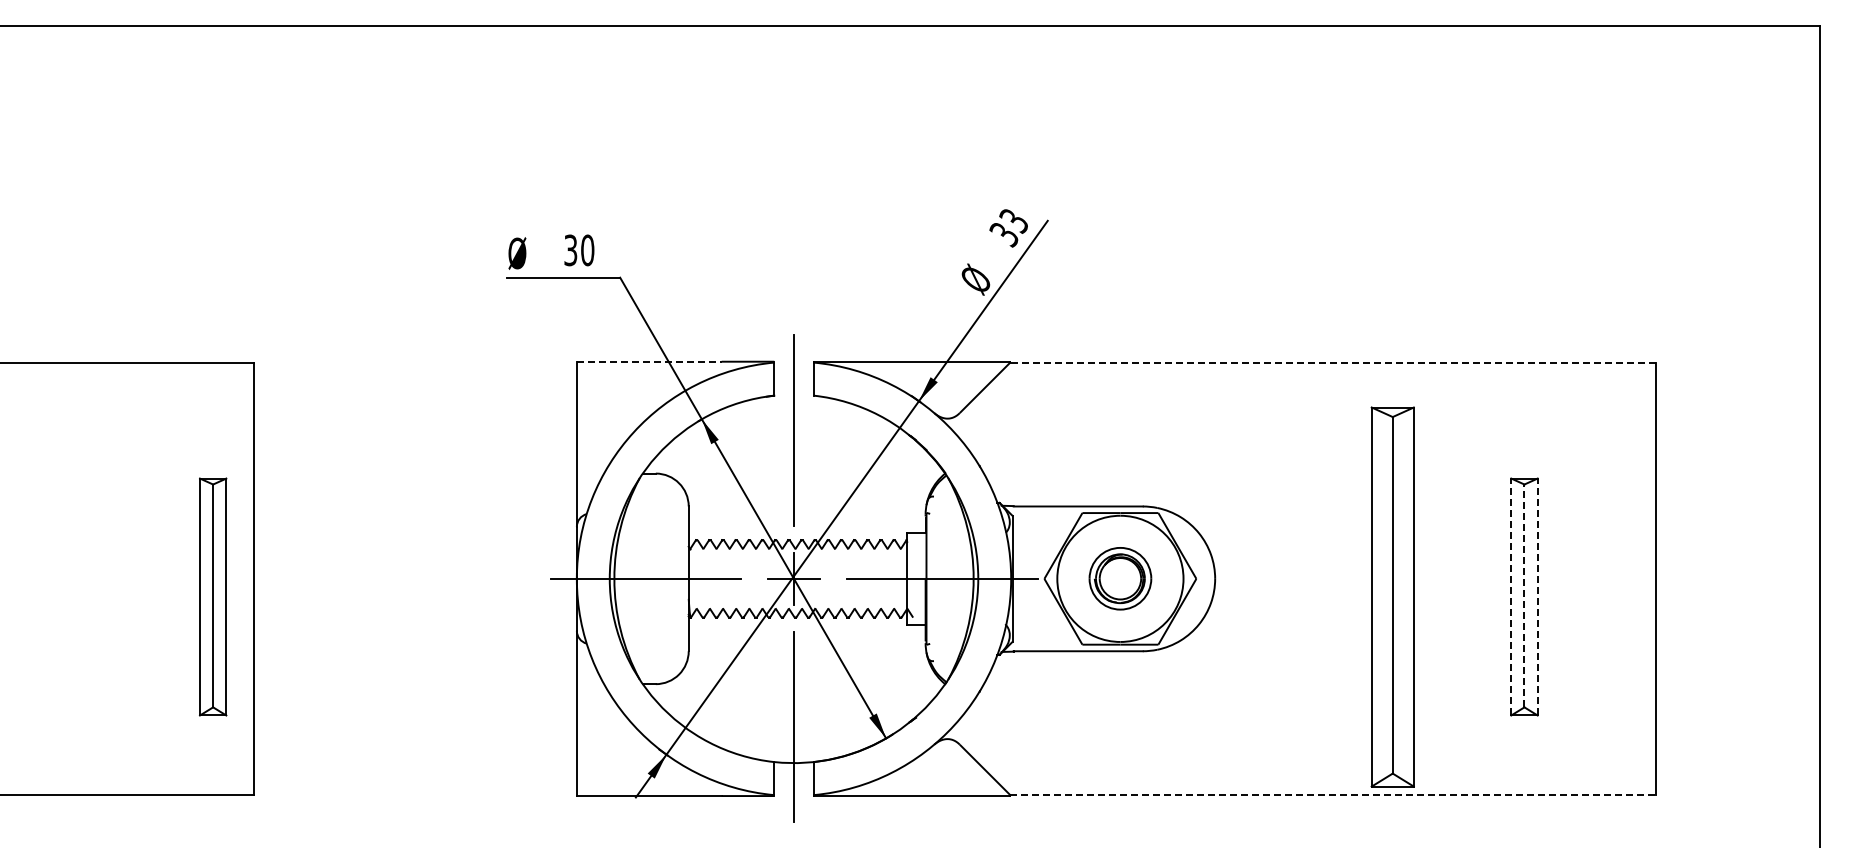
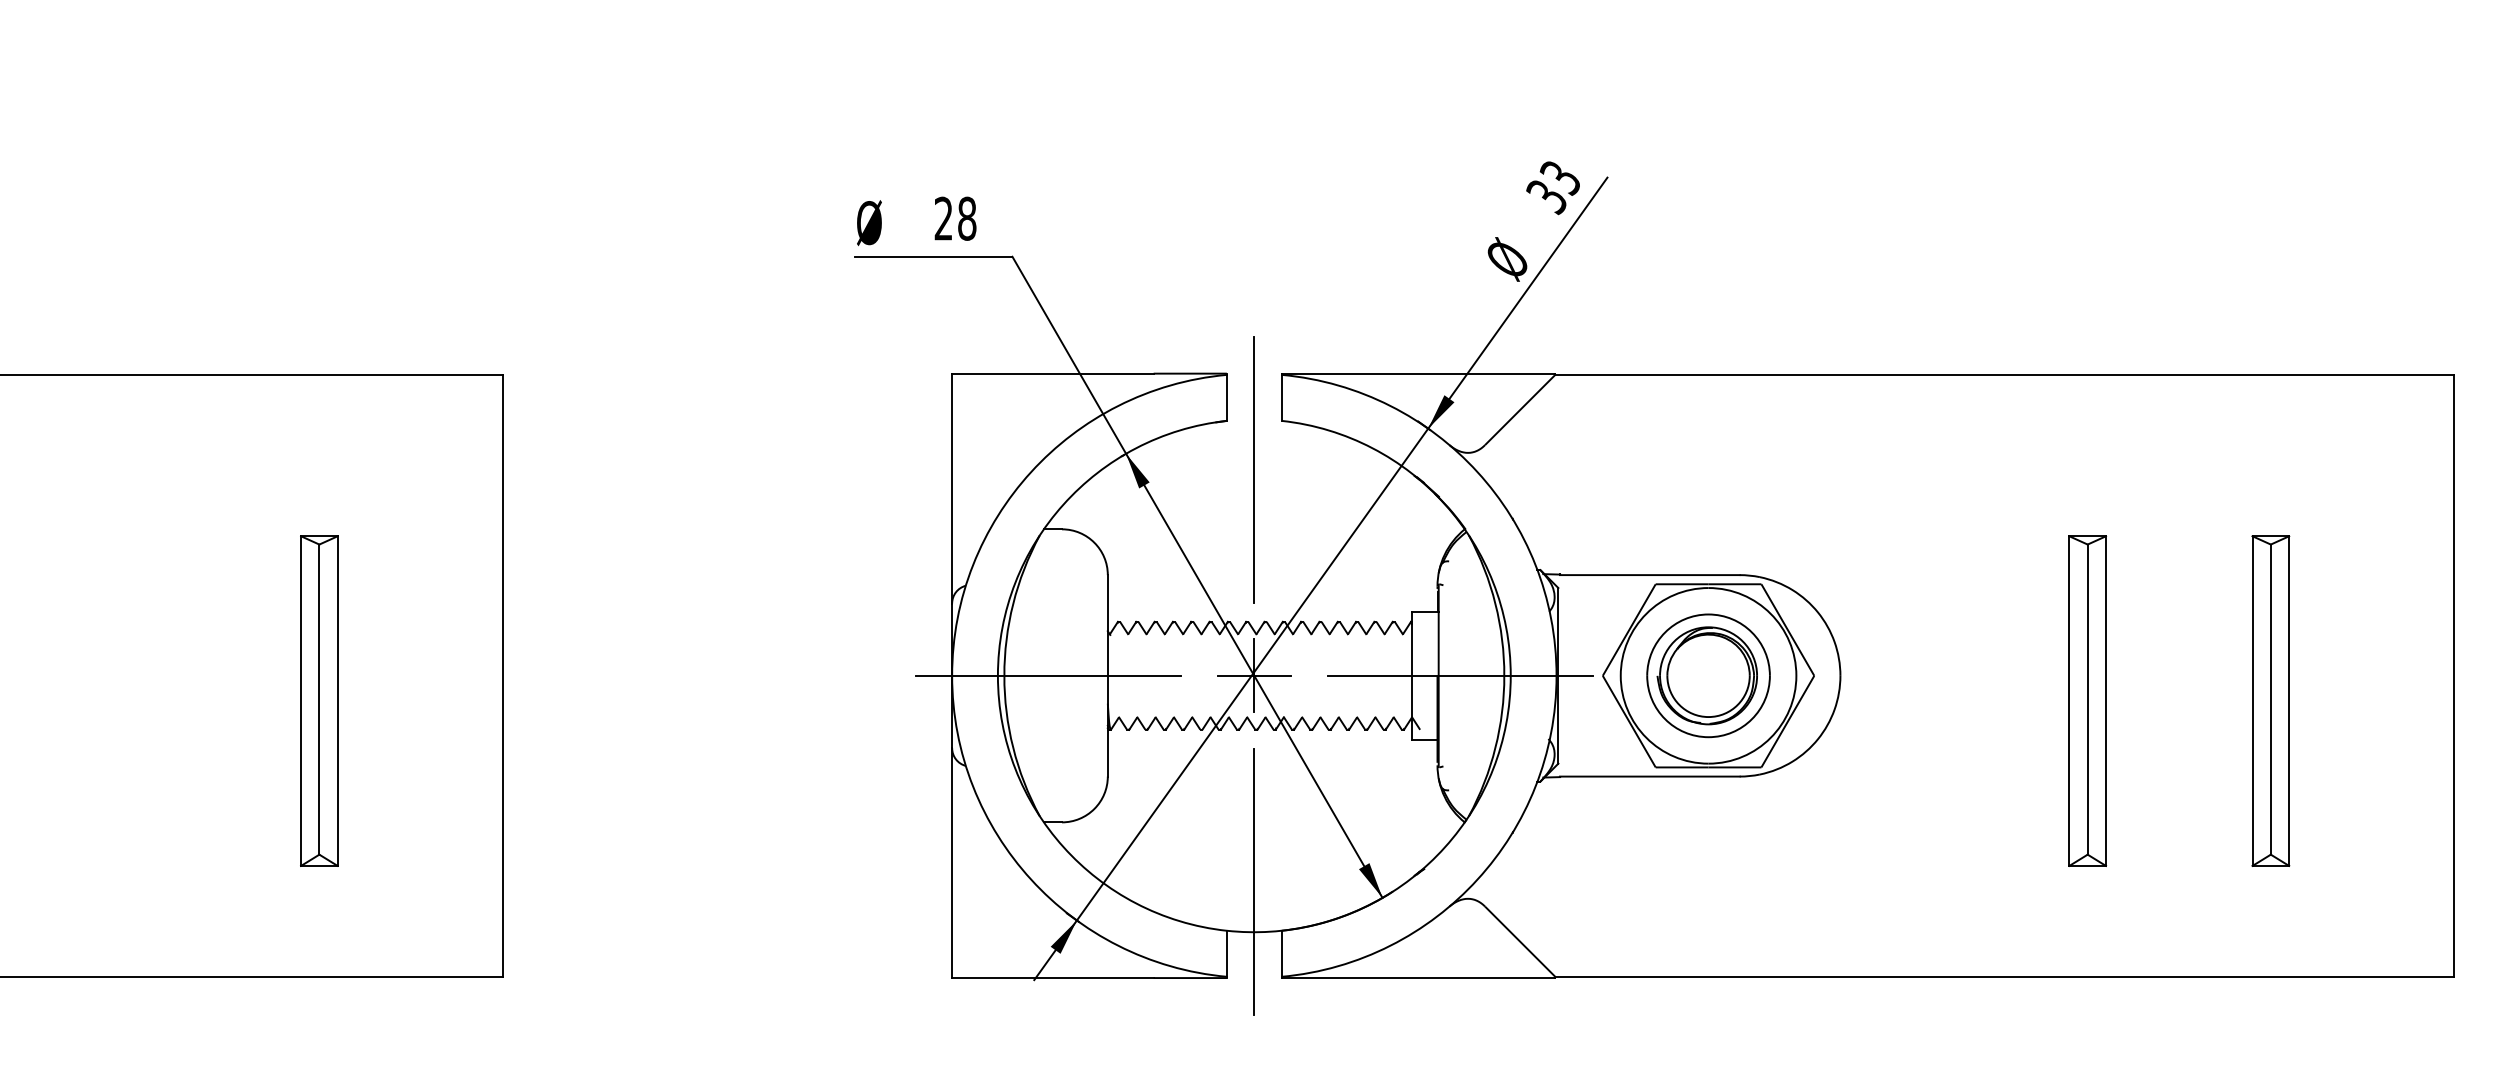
text: (579, 250) -> (955, 218), 30 -> 28
line: (649, 361) -> (1053, 373), dashed -> solid
line: (1333, 362) -> (2005, 374), dashed -> solid
part: (1120, 578) -> (1708, 675), size x1.43
line: (1524, 595) -> (2270, 698), dashed -> solid
part: (213, 596) -> (319, 700), moved
part: (1392, 596) -> (2087, 700), size x0.62
line: (1511, 596) -> (2252, 700), dashed -> solid
line: (1537, 596) -> (2288, 700), dashed -> solid
line: (1333, 795) -> (2005, 977), dashed -> solid

